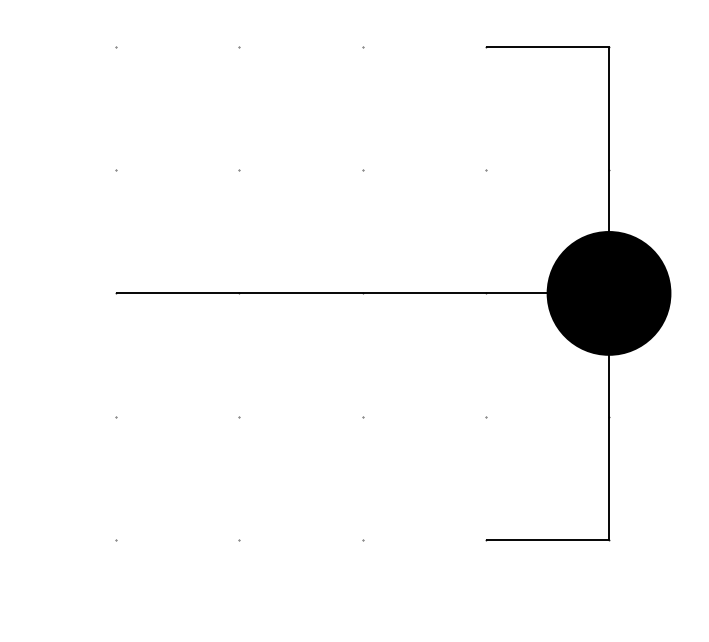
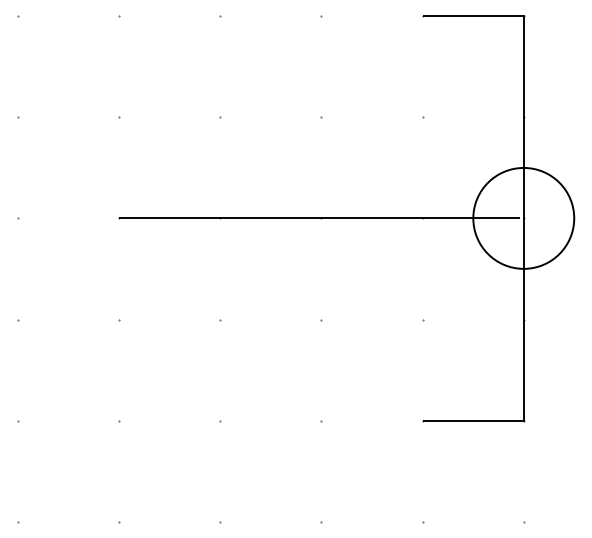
fill: (608, 292) -> (523, 217), removed

